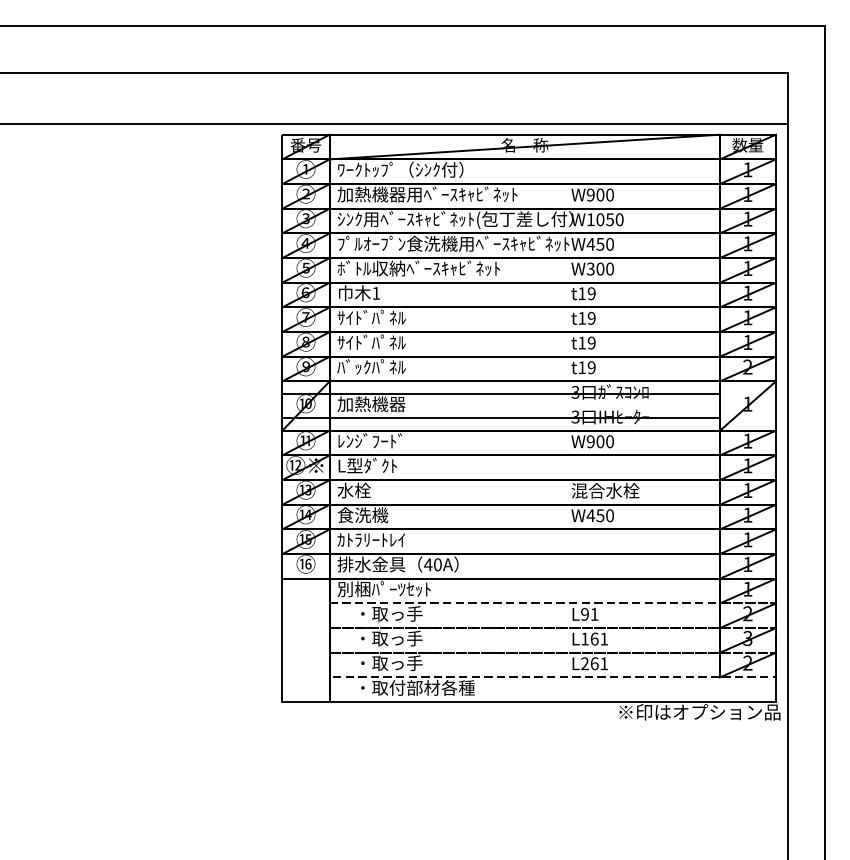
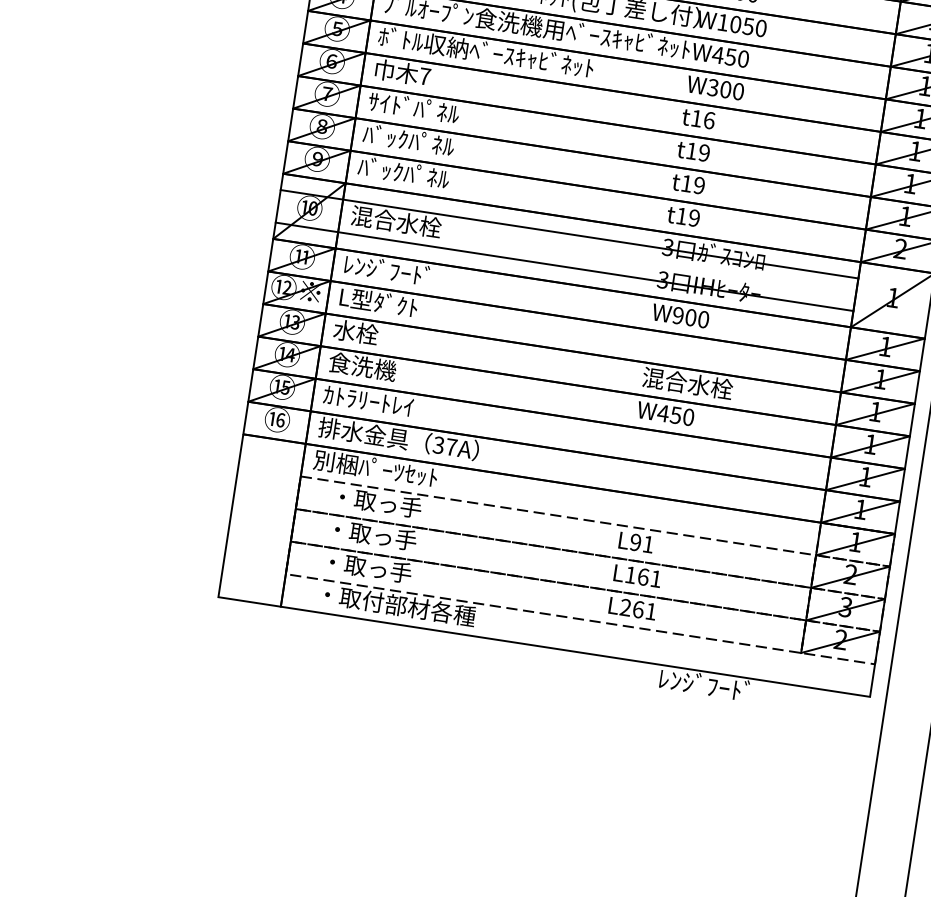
text: (376, 293) -> (425, 76), 1 -> 7
text: (591, 293) -> (709, 120), t19 -> t16
text: (353, 341) -> (385, 135), ｻｲﾄﾞﾊﾟﾈﾙ -> ﾊﾞｯｸﾊﾟﾈﾙ
text: (371, 404) -> (396, 222), 加熱機器 -> 混合水栓
text: (432, 564) -> (444, 445), 40A -> 37A
text: (699, 711) -> (767, 693), ※印はオプション品 -> ﾚﾝｼﾞﾌｰﾄﾞ

